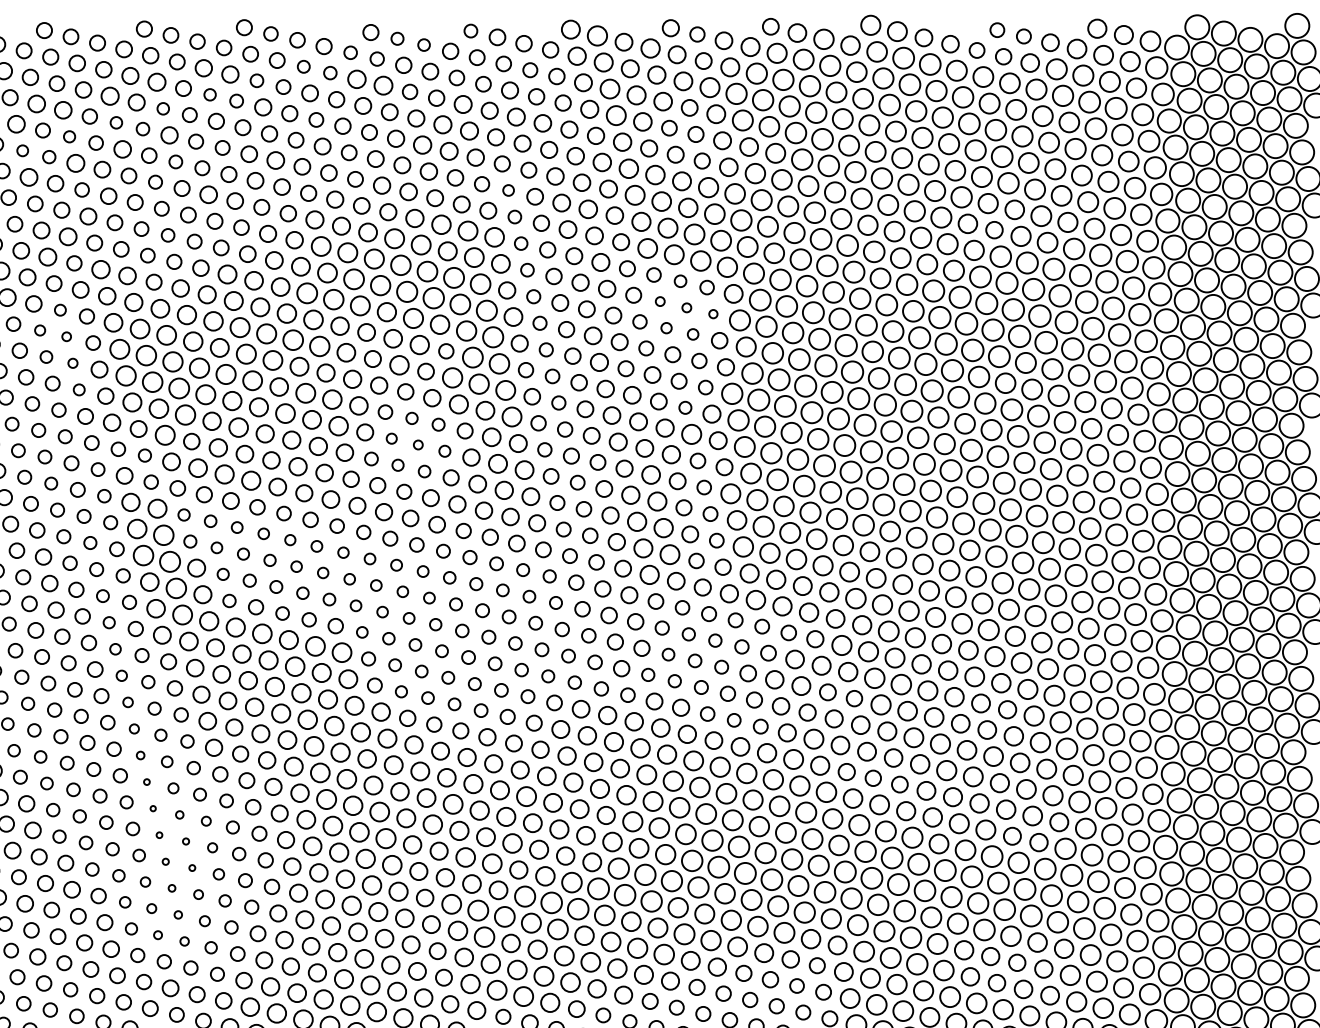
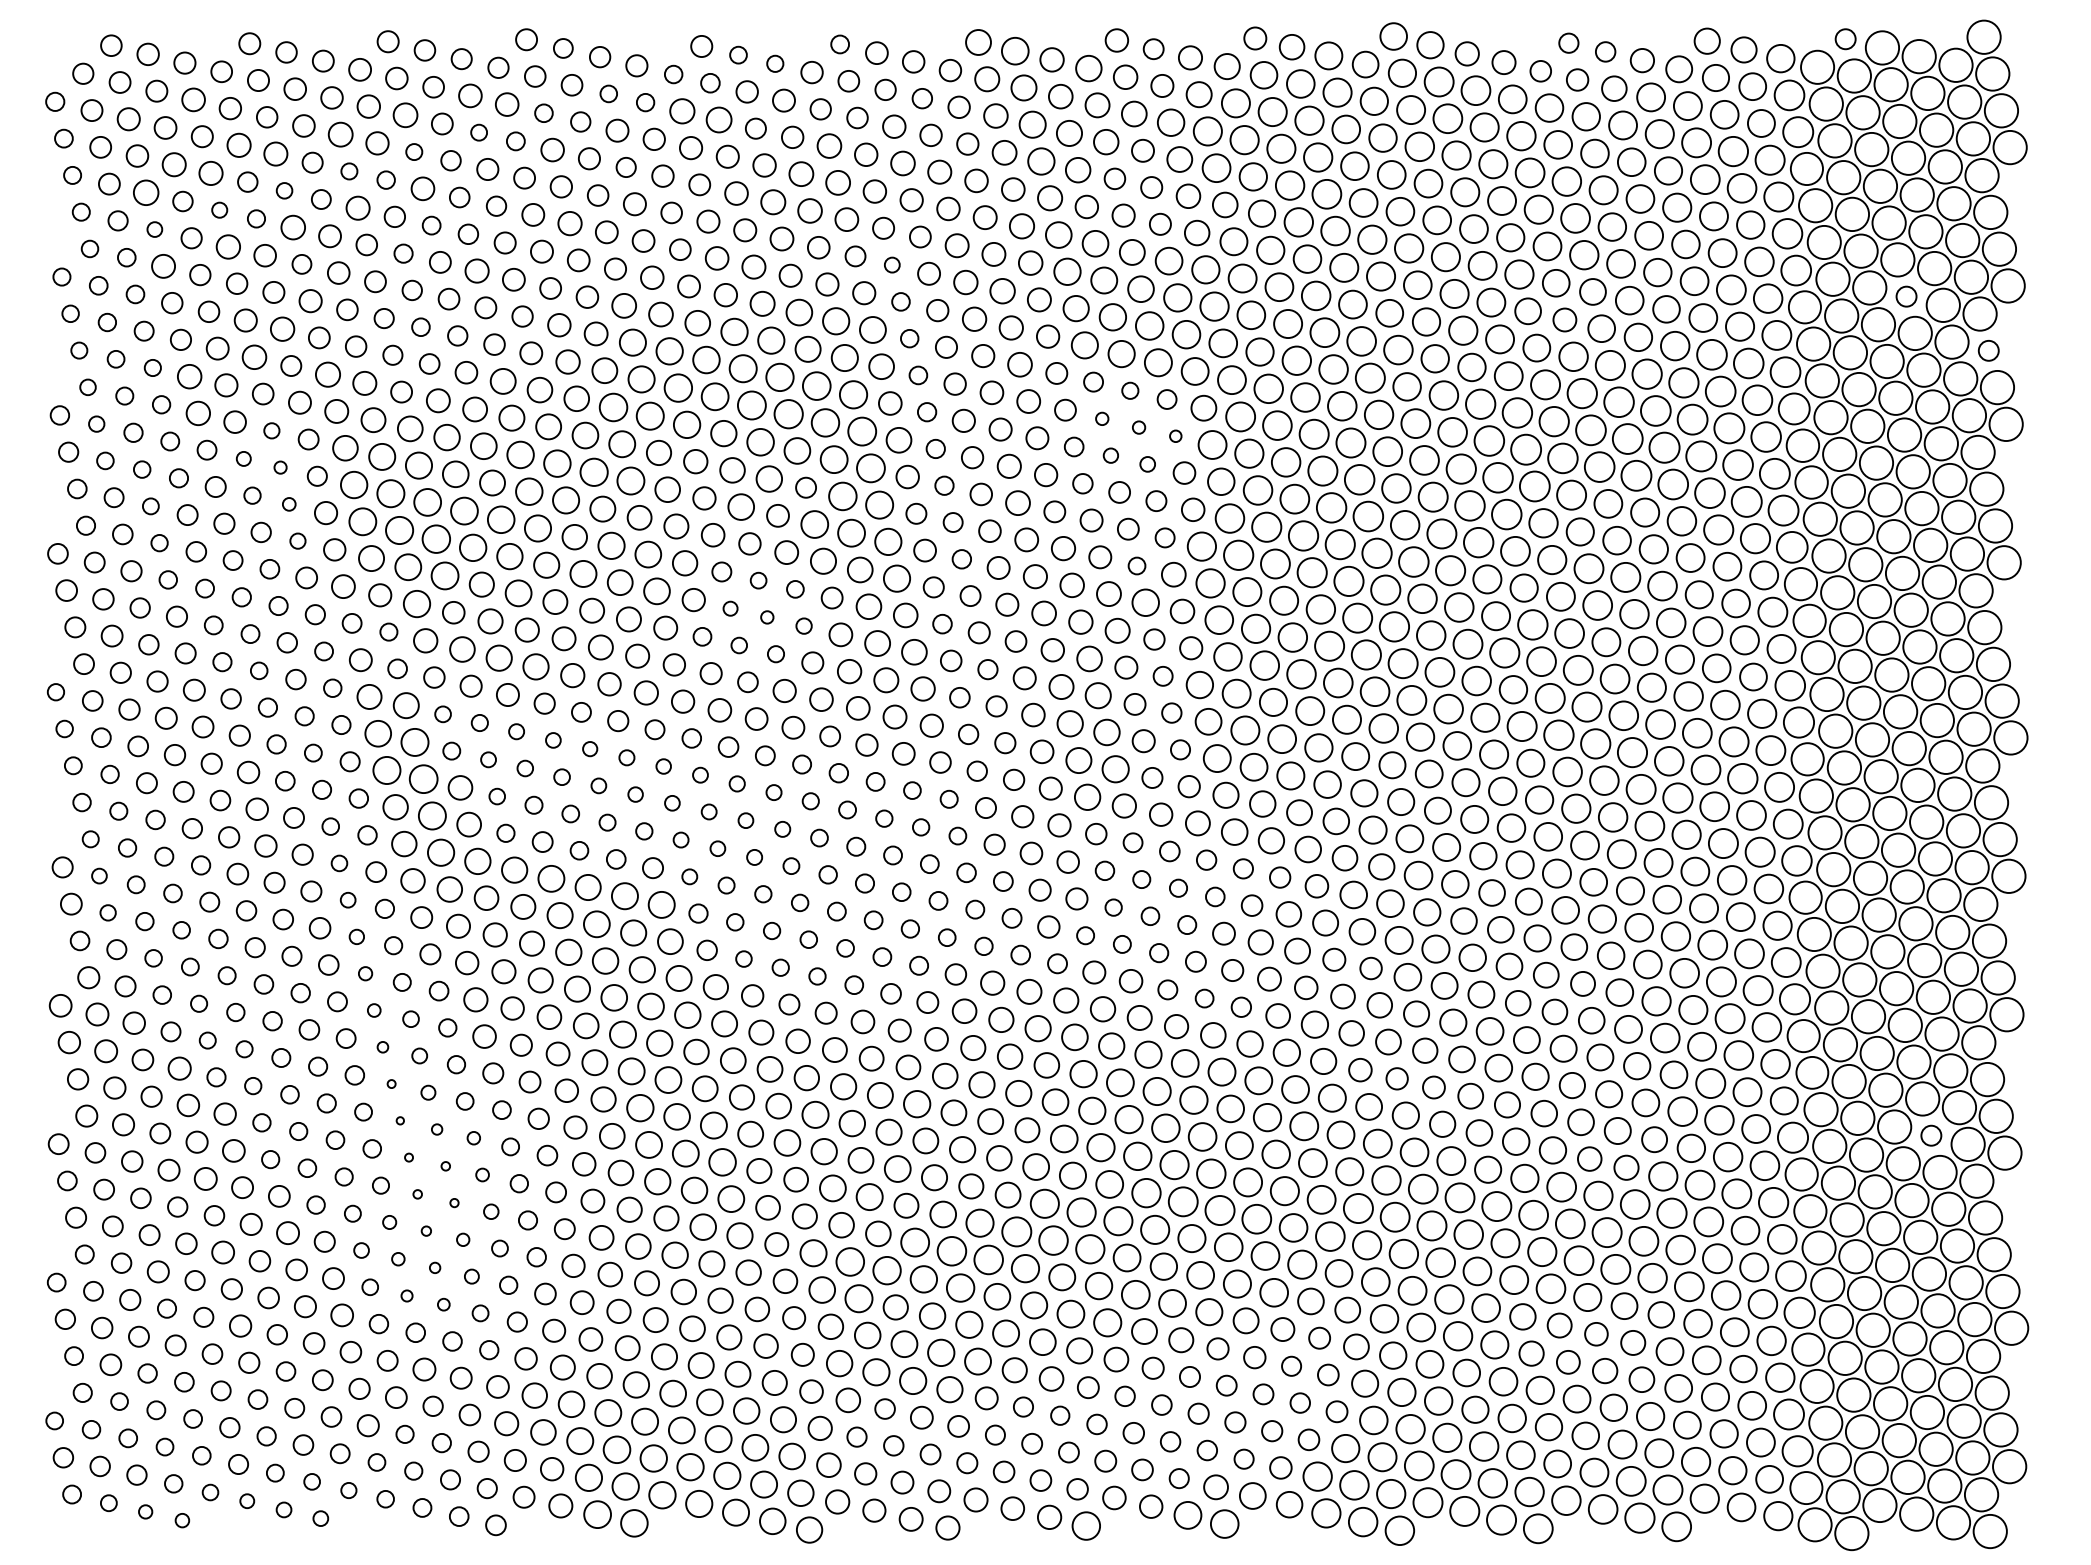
circle: (1197, 26) -> (1845, 38), size x0.6
circle: (1241, 213) -> (1906, 296), size x0.6
circle: (1300, 252) -> (1988, 350), size x0.6
circle: (1259, 819) -> (1931, 1135), size x0.6

